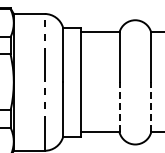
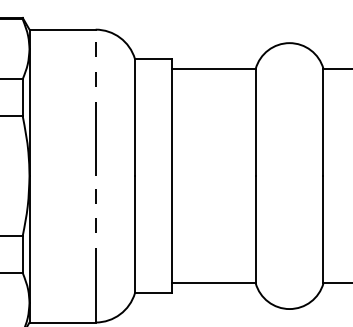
line: (119, 106) -> (255, 227), dashed -> solid
line: (151, 106) -> (324, 227), dashed -> solid

